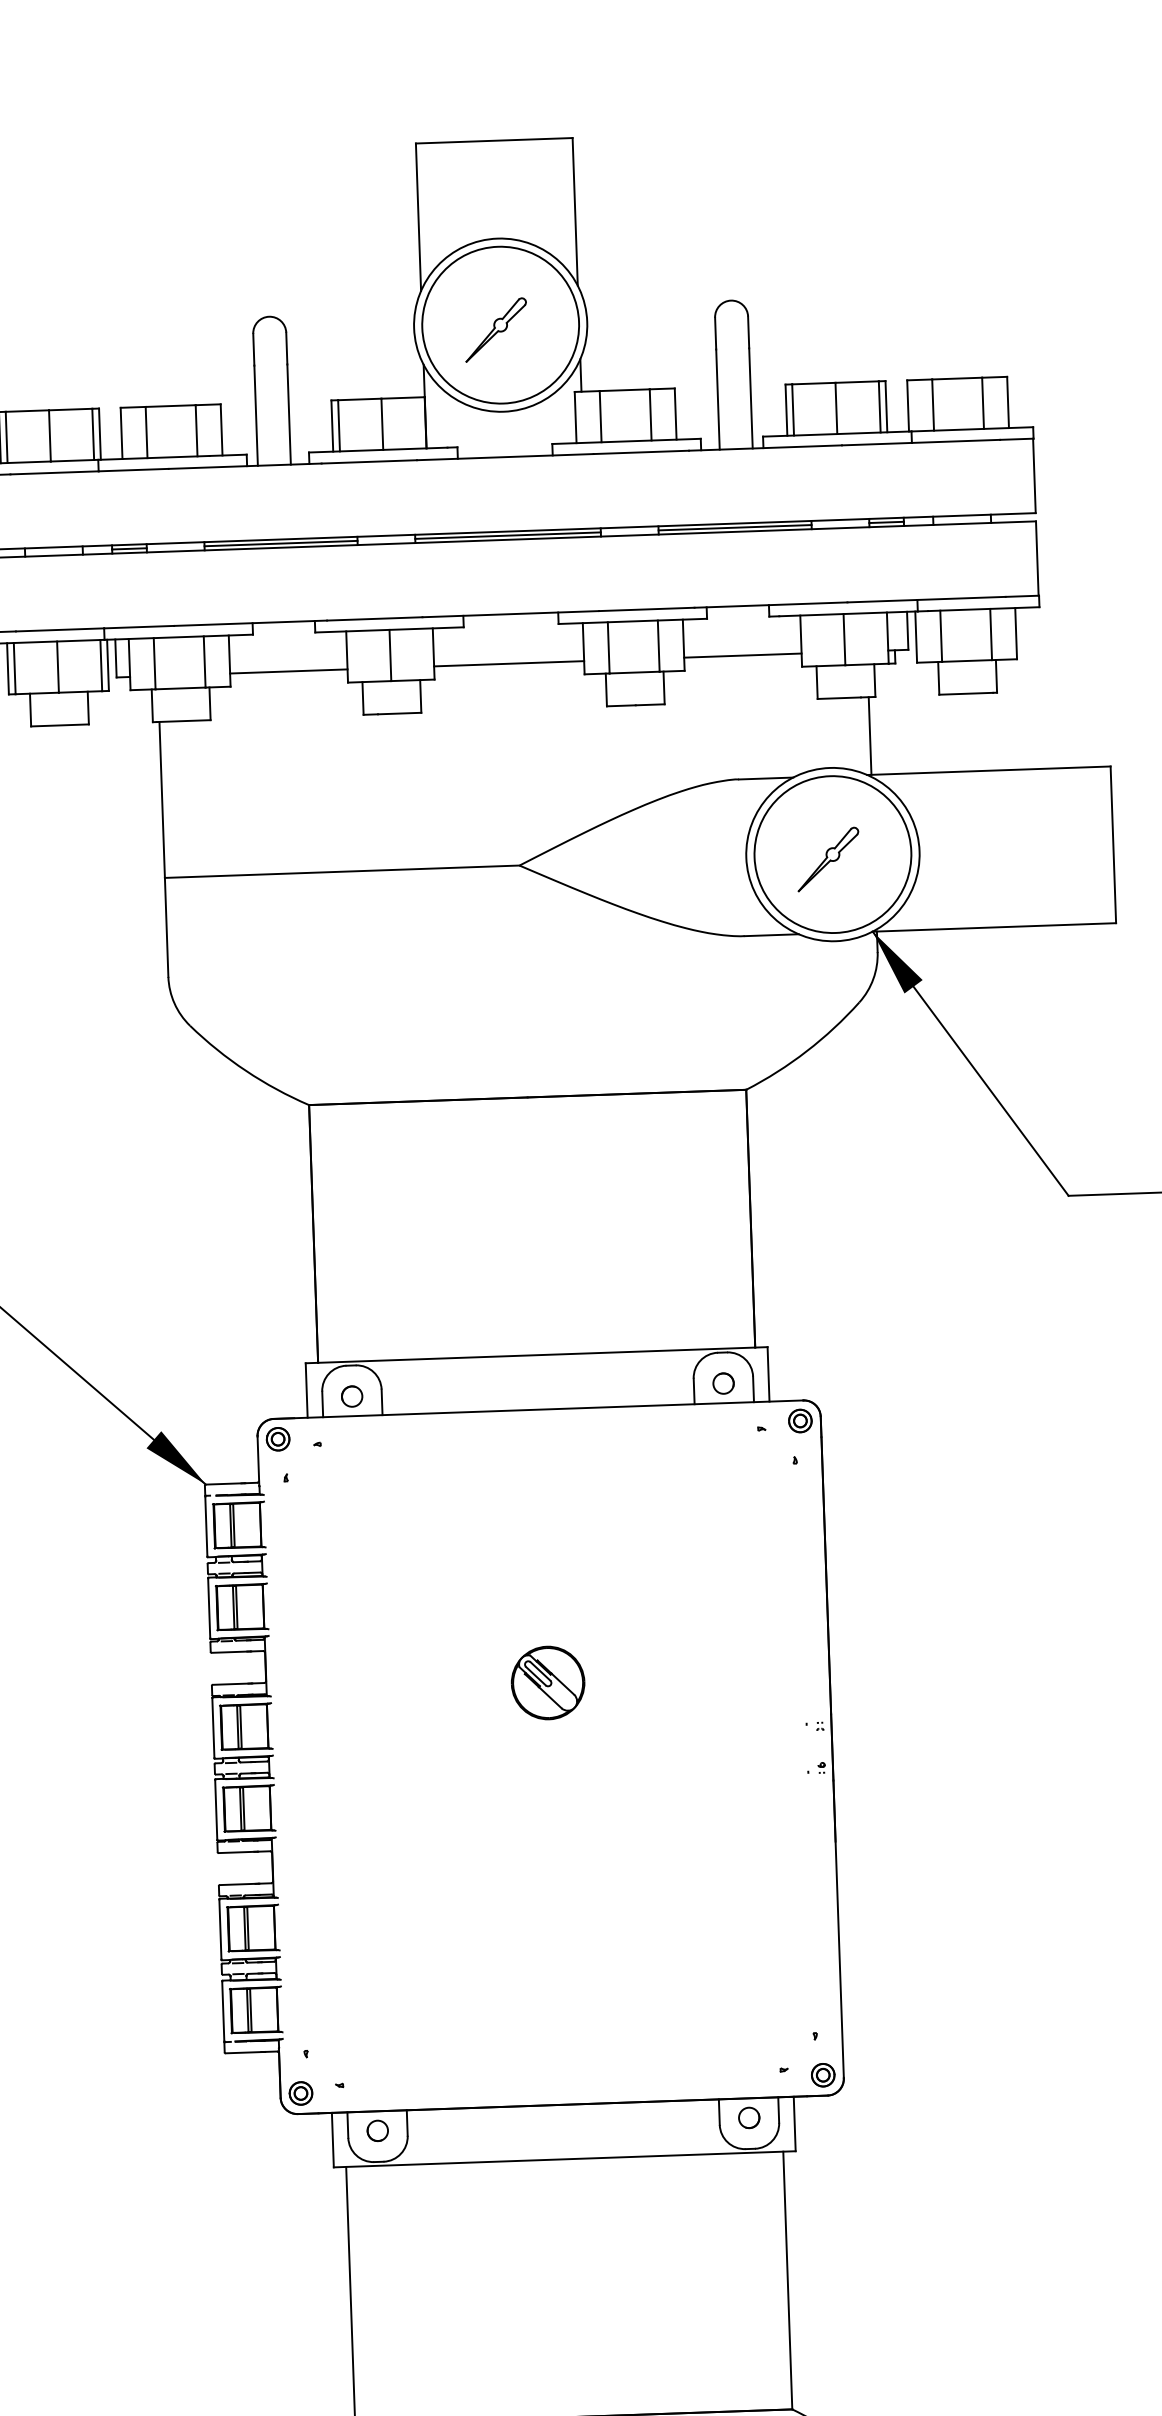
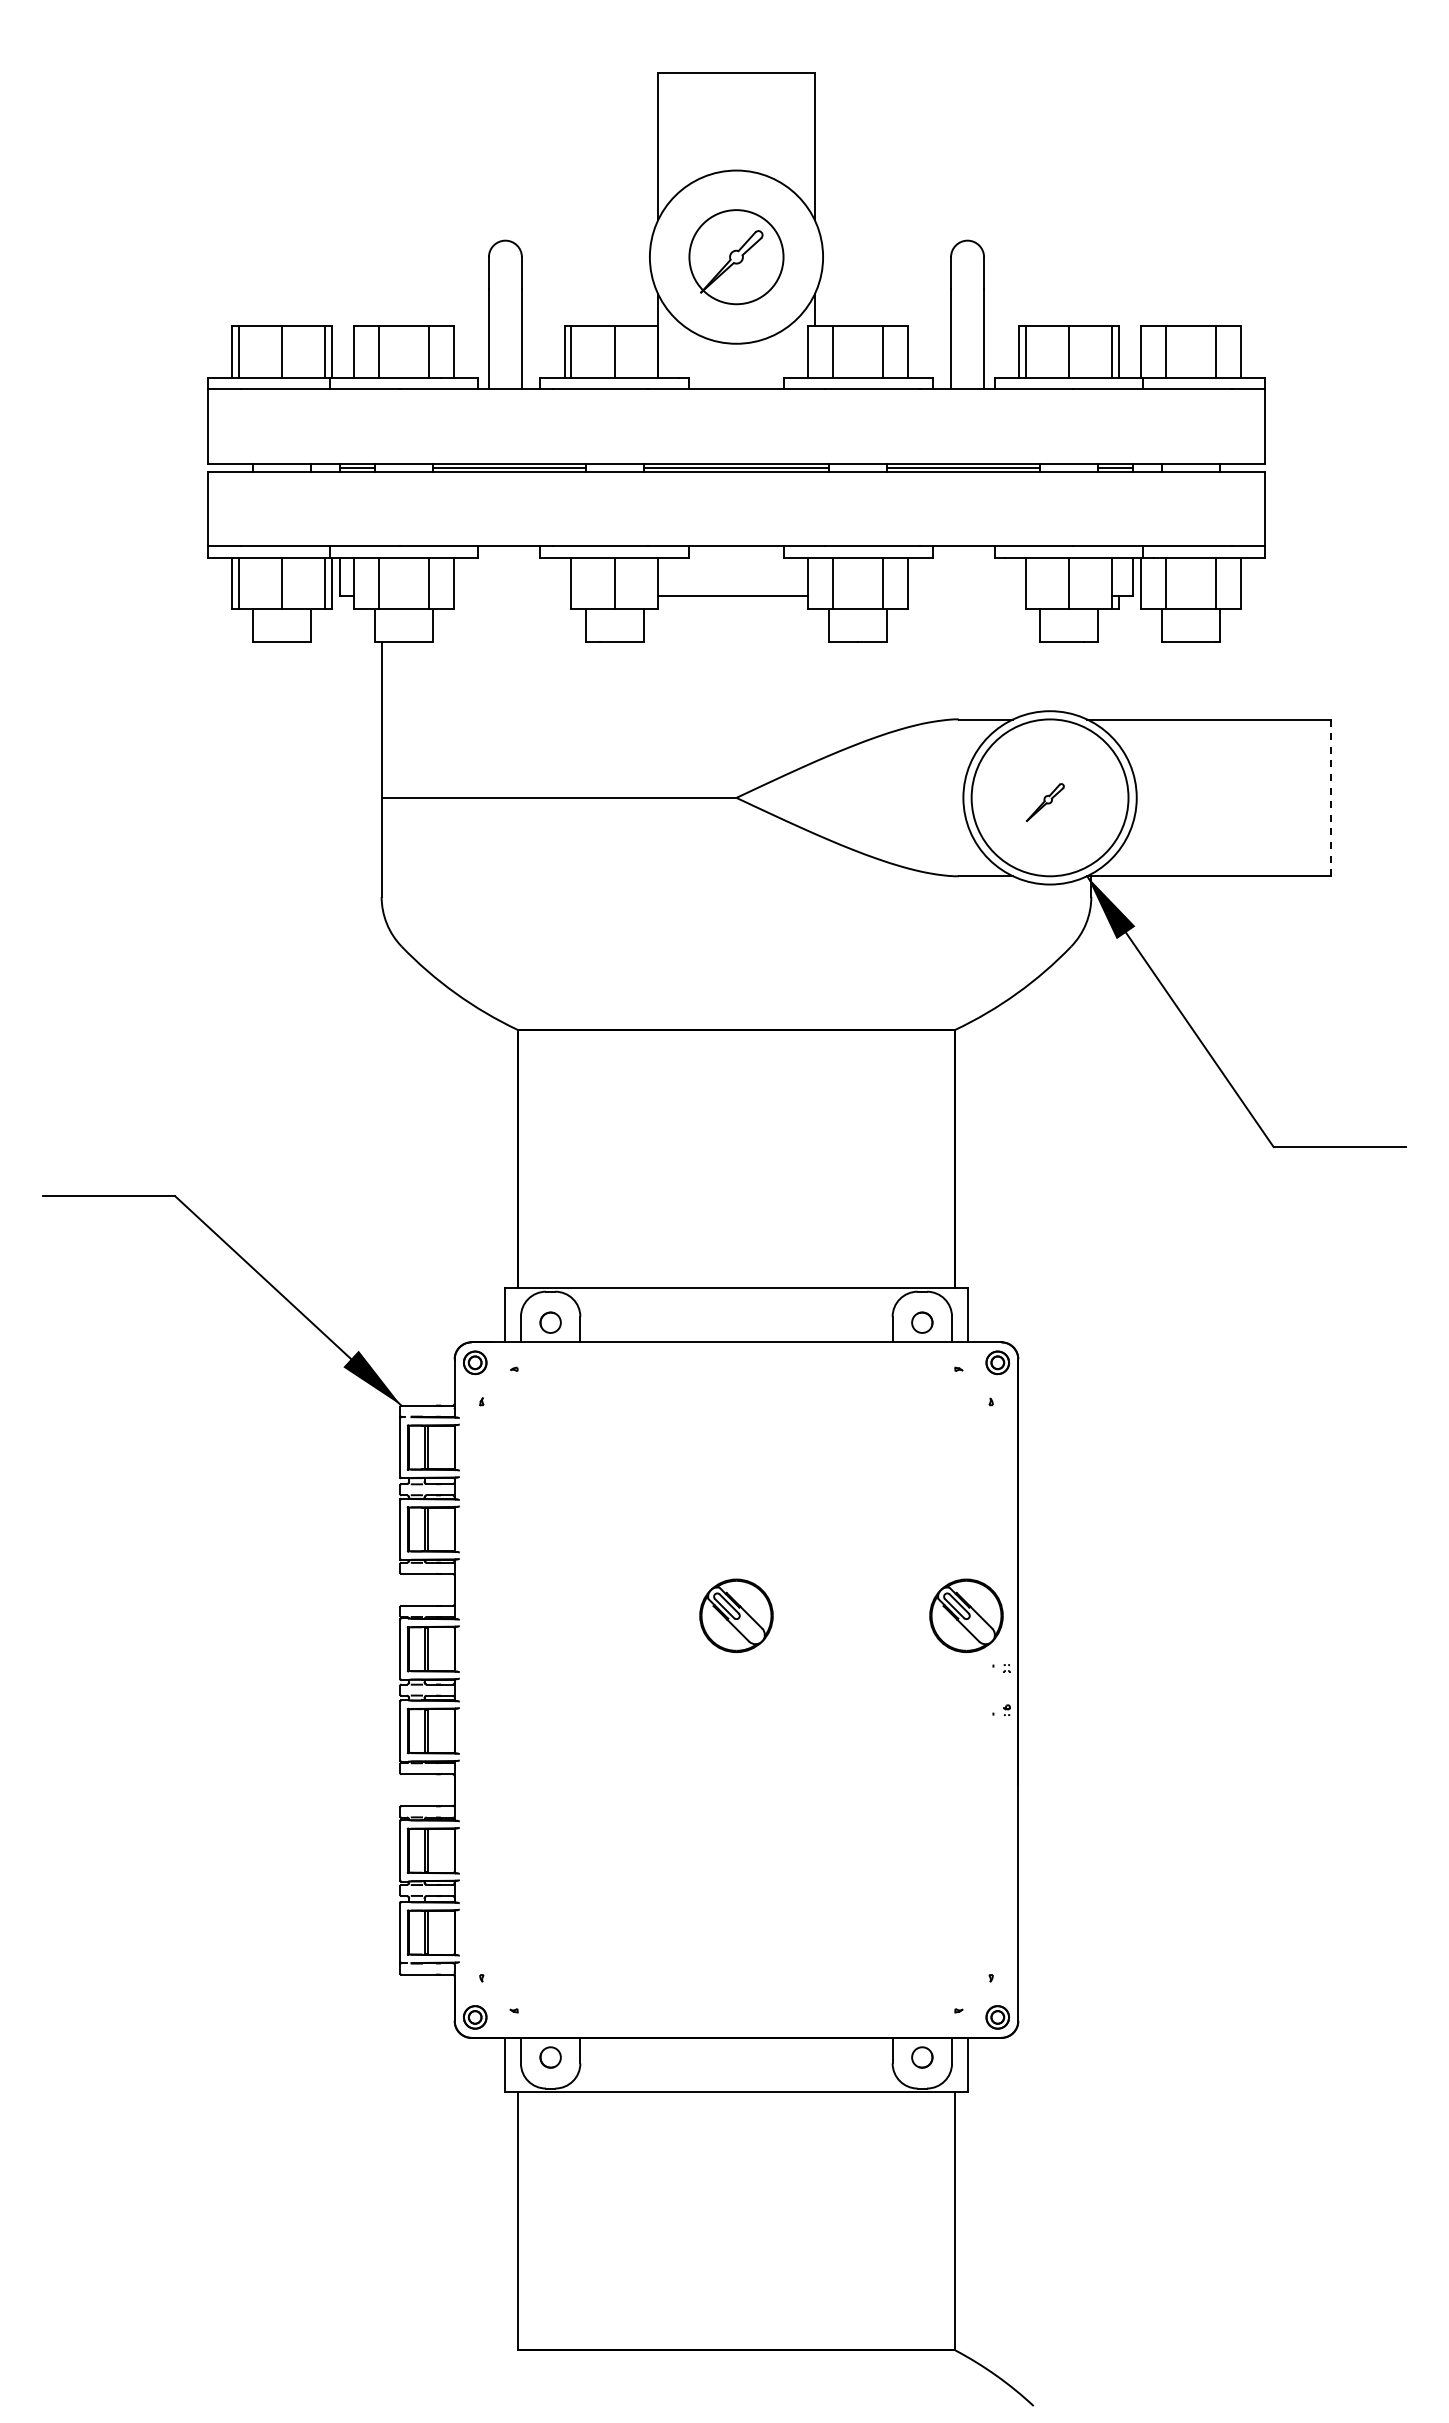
circle: (500, 324) -> (736, 256), size x0.6
line: (742, 655) -> (966, 595), removed
line: (288, 671) -> (512, 595), removed
line: (870, 735) -> (1091, 680), removed
line: (1113, 845) -> (1330, 798), solid -> dashed
part: (828, 859) -> (1045, 802), size x0.6
part: (777, 1674) -> (966, 1615), added

